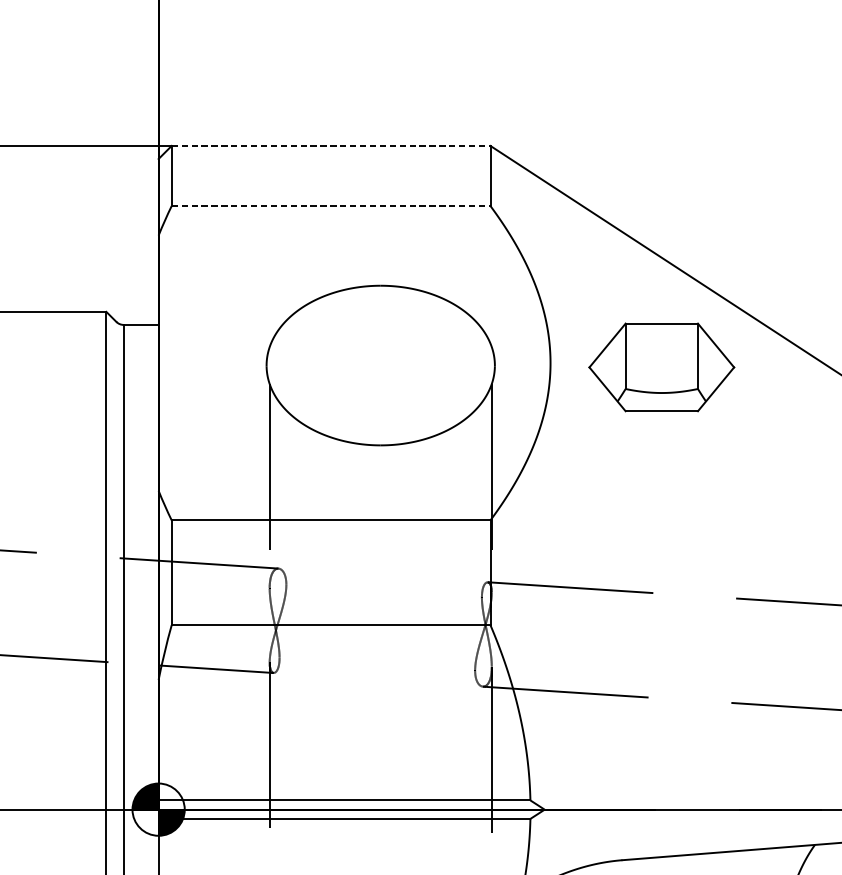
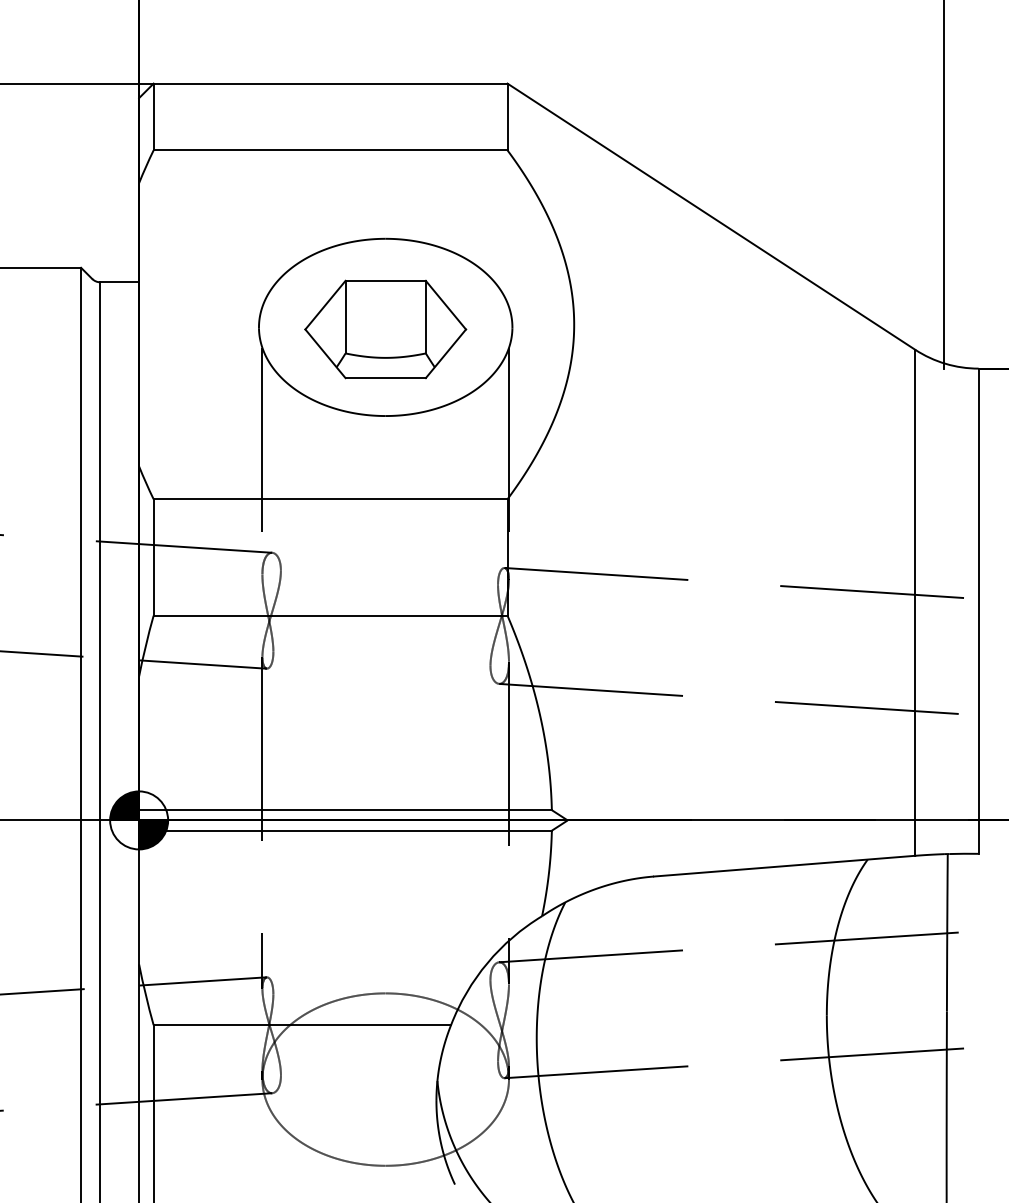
line: (331, 145) -> (330, 83), dashed -> solid
line: (331, 206) -> (330, 150), dashed -> solid
part: (661, 367) -> (385, 329), moved

